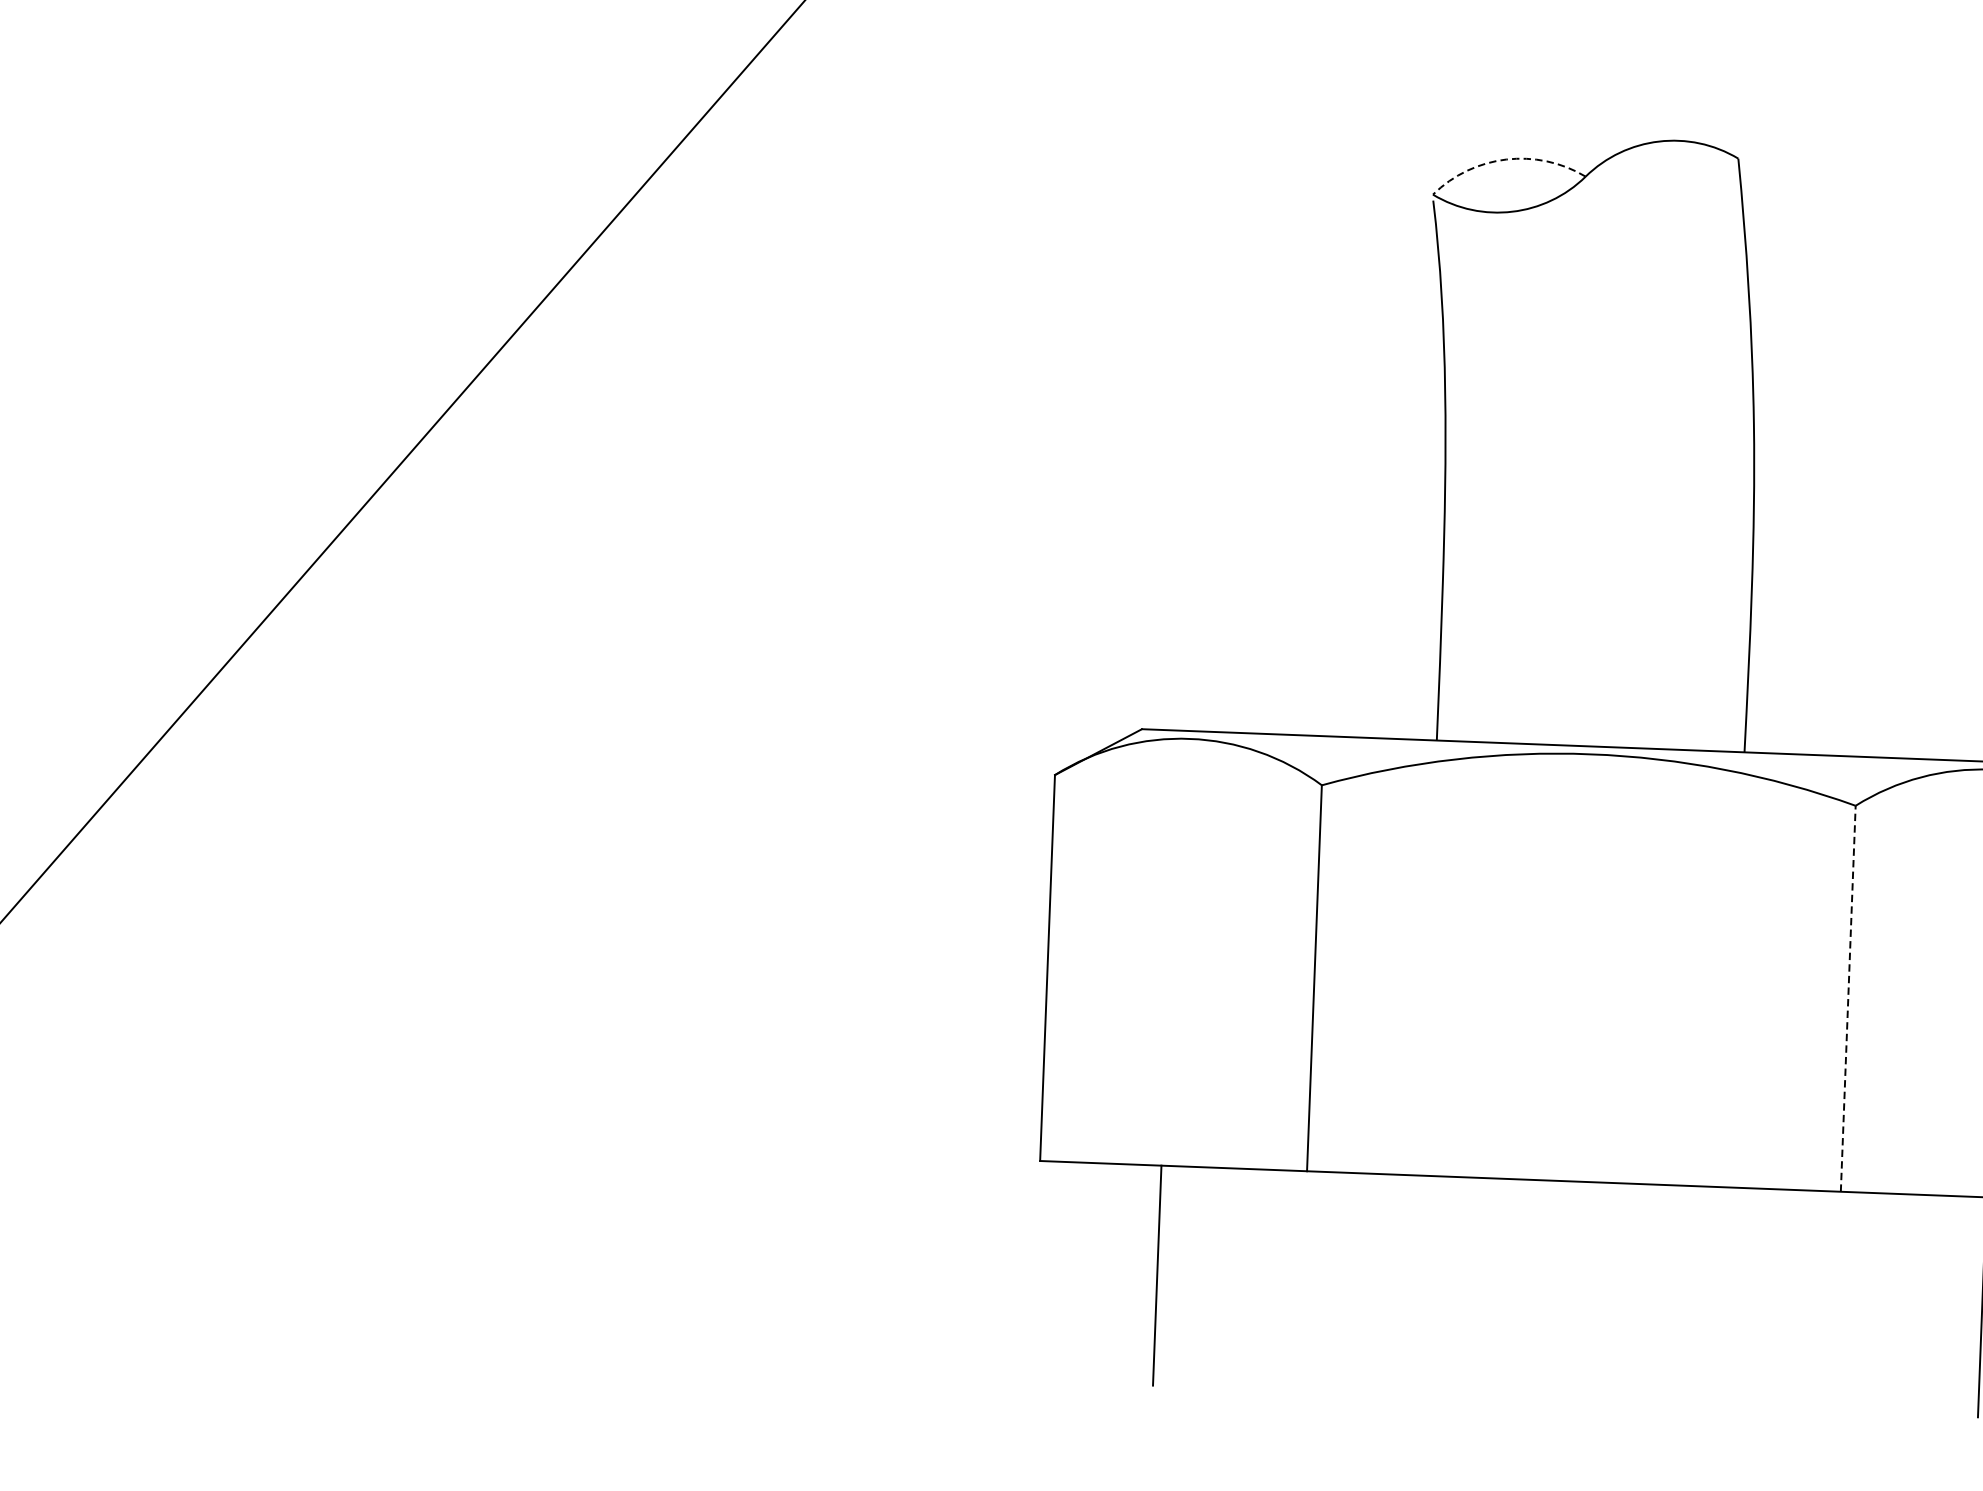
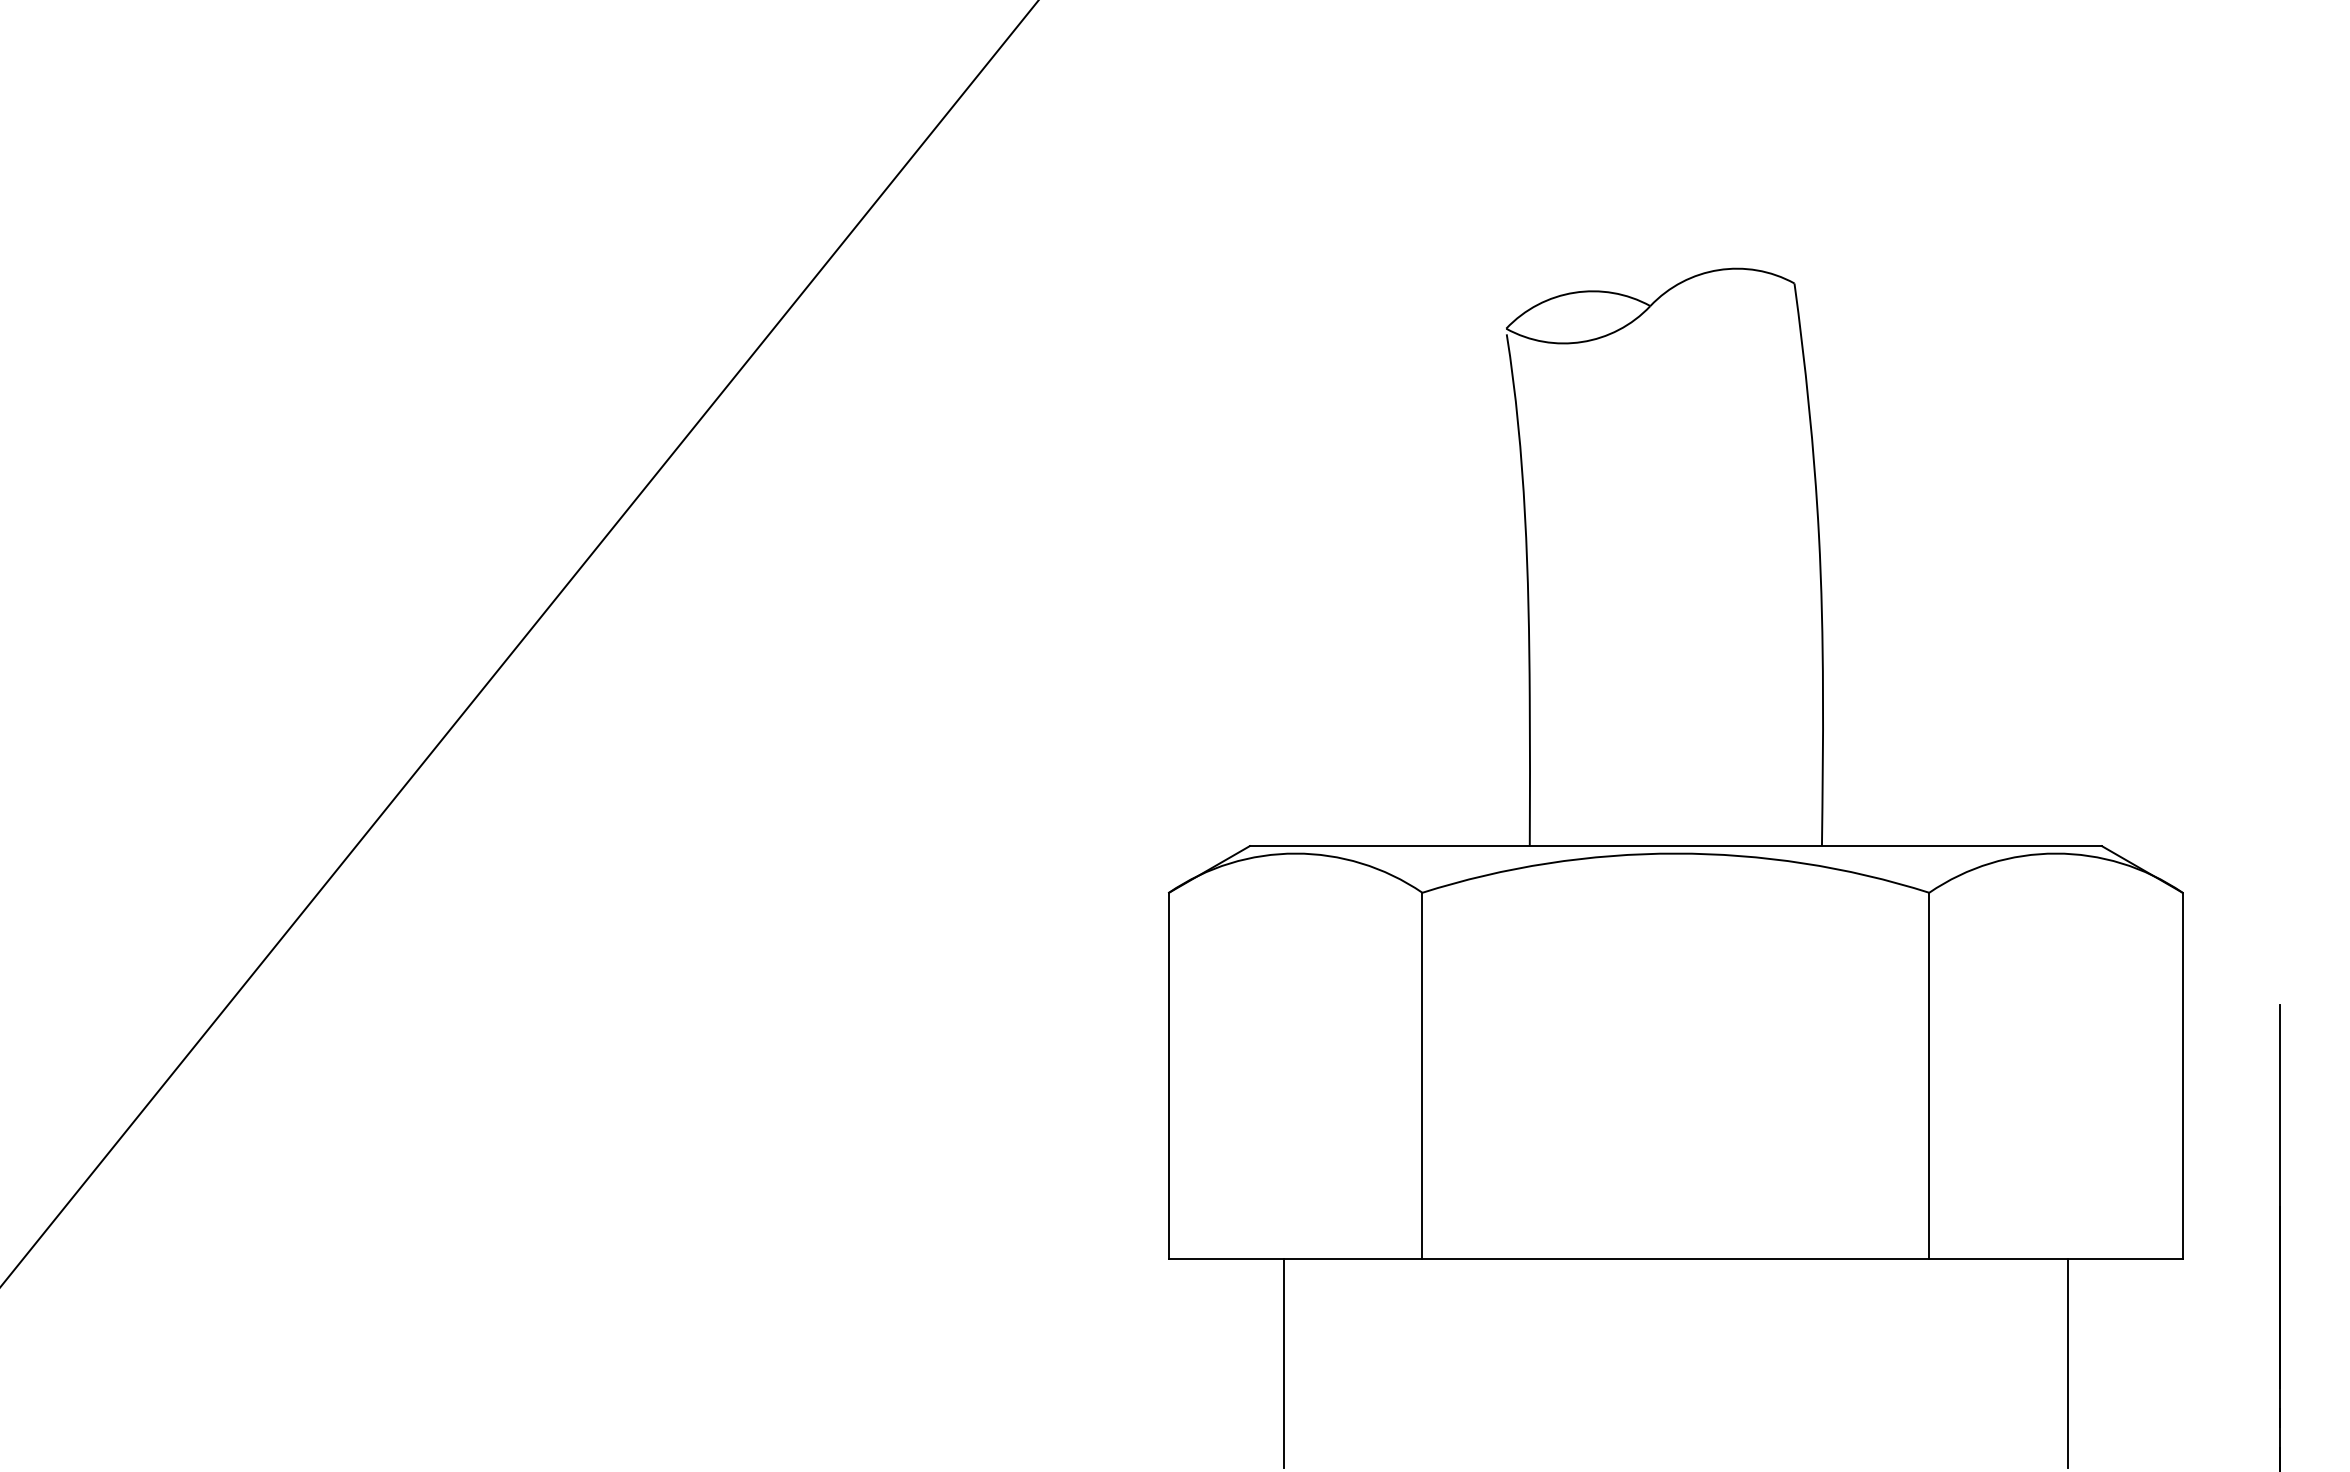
arc: (1506, 159) -> (1574, 292), dashed -> solid
line: (1848, 998) -> (1929, 1075), dashed -> solid

